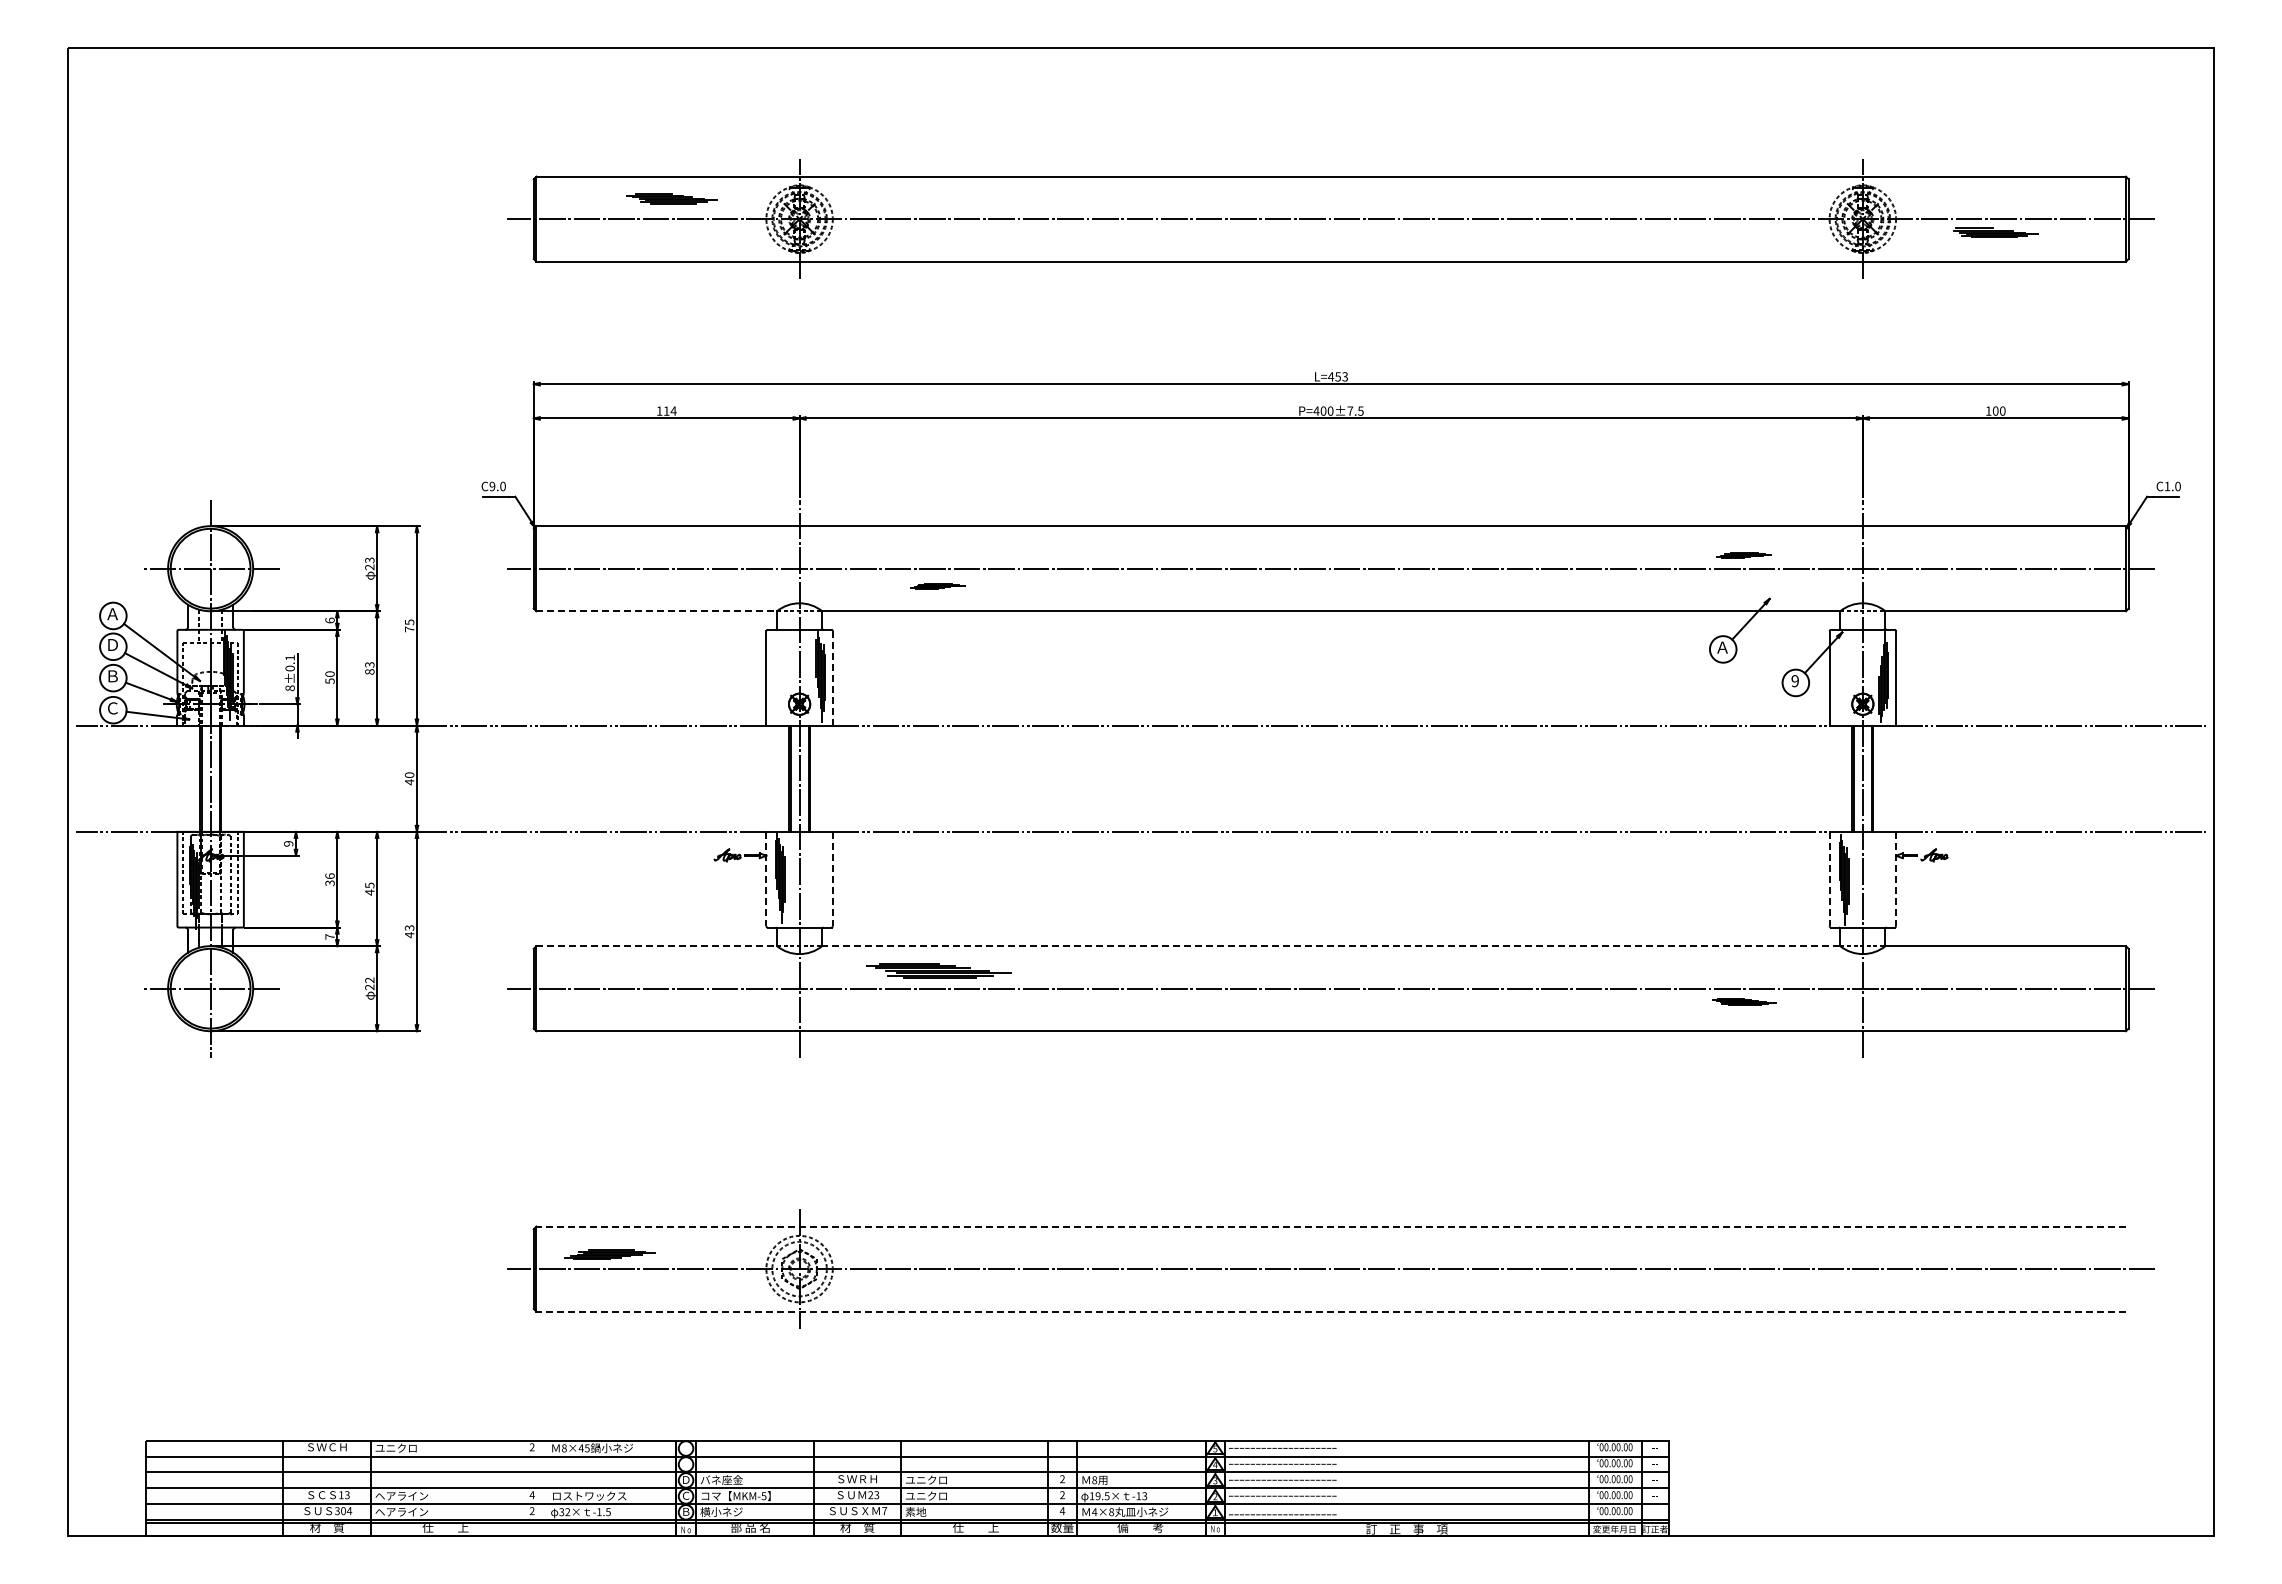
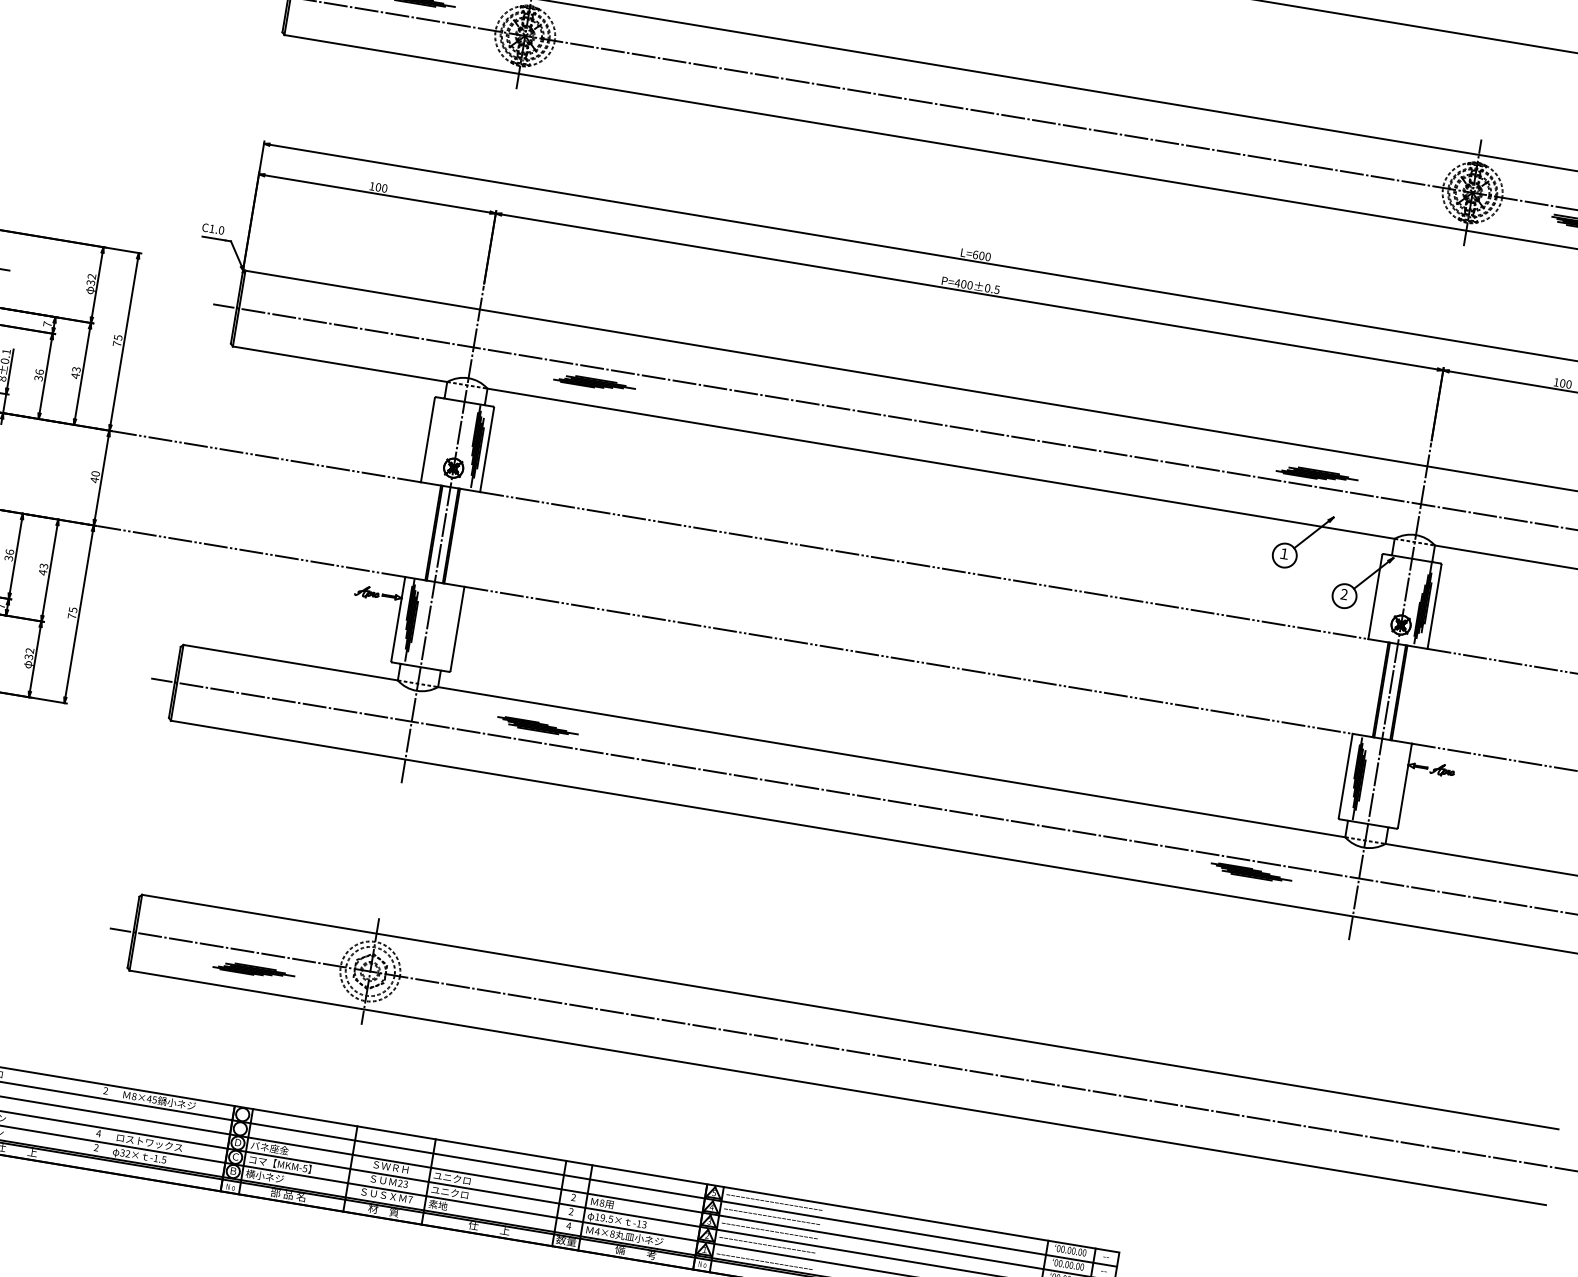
text: (1338, 376) -> (982, 255), L=453 -> L=600
text: (669, 410) -> (381, 187), 114 -> 100
text: (1350, 410) -> (987, 287), P=400±7.5 -> P=400±0.5
text: (492, 486) -> (212, 228), C9.0 -> C1.0
part: (1743, 555) -> (1316, 474), size x1.67
text: (370, 563) -> (92, 279), 23 -> 32
part: (937, 586) -> (593, 383), size x1.67
line: (657, 611) -> (340, 364), dashed -> solid
text: (329, 620) -> (47, 324), 6 -> 7
text: (1722, 647) -> (1284, 553), Ａ -> １
text: (369, 671) -> (75, 375), 83 -> 43
text: (329, 677) -> (38, 375), 50 -> 36
line: (832, 677) -> (486, 449), dashed -> solid
text: (1794, 681) -> (1343, 594), 9 -> 2
line: (766, 879) -> (398, 619), dashed -> solid
line: (832, 879) -> (457, 629), dashed -> solid
line: (1829, 879) -> (1345, 776), dashed -> solid
line: (1896, 879) -> (1405, 786), dashed -> solid
text: (369, 884) -> (43, 565), 45 -> 43
text: (409, 931) -> (72, 613), 43 -> 75
line: (657, 946) -> (291, 663), dashed -> solid
line: (1330, 946) -> (891, 762), dashed -> solid
part: (937, 971) -> (537, 726), size x0.62
text: (370, 987) -> (29, 657), 22 -> 32
part: (1743, 1002) -> (1250, 873), size x1.43
line: (1331, 1226) -> (850, 1012), dashed -> solid
part: (609, 1254) -> (253, 970), moved
line: (1331, 1311) -> (838, 1087), dashed -> solid

